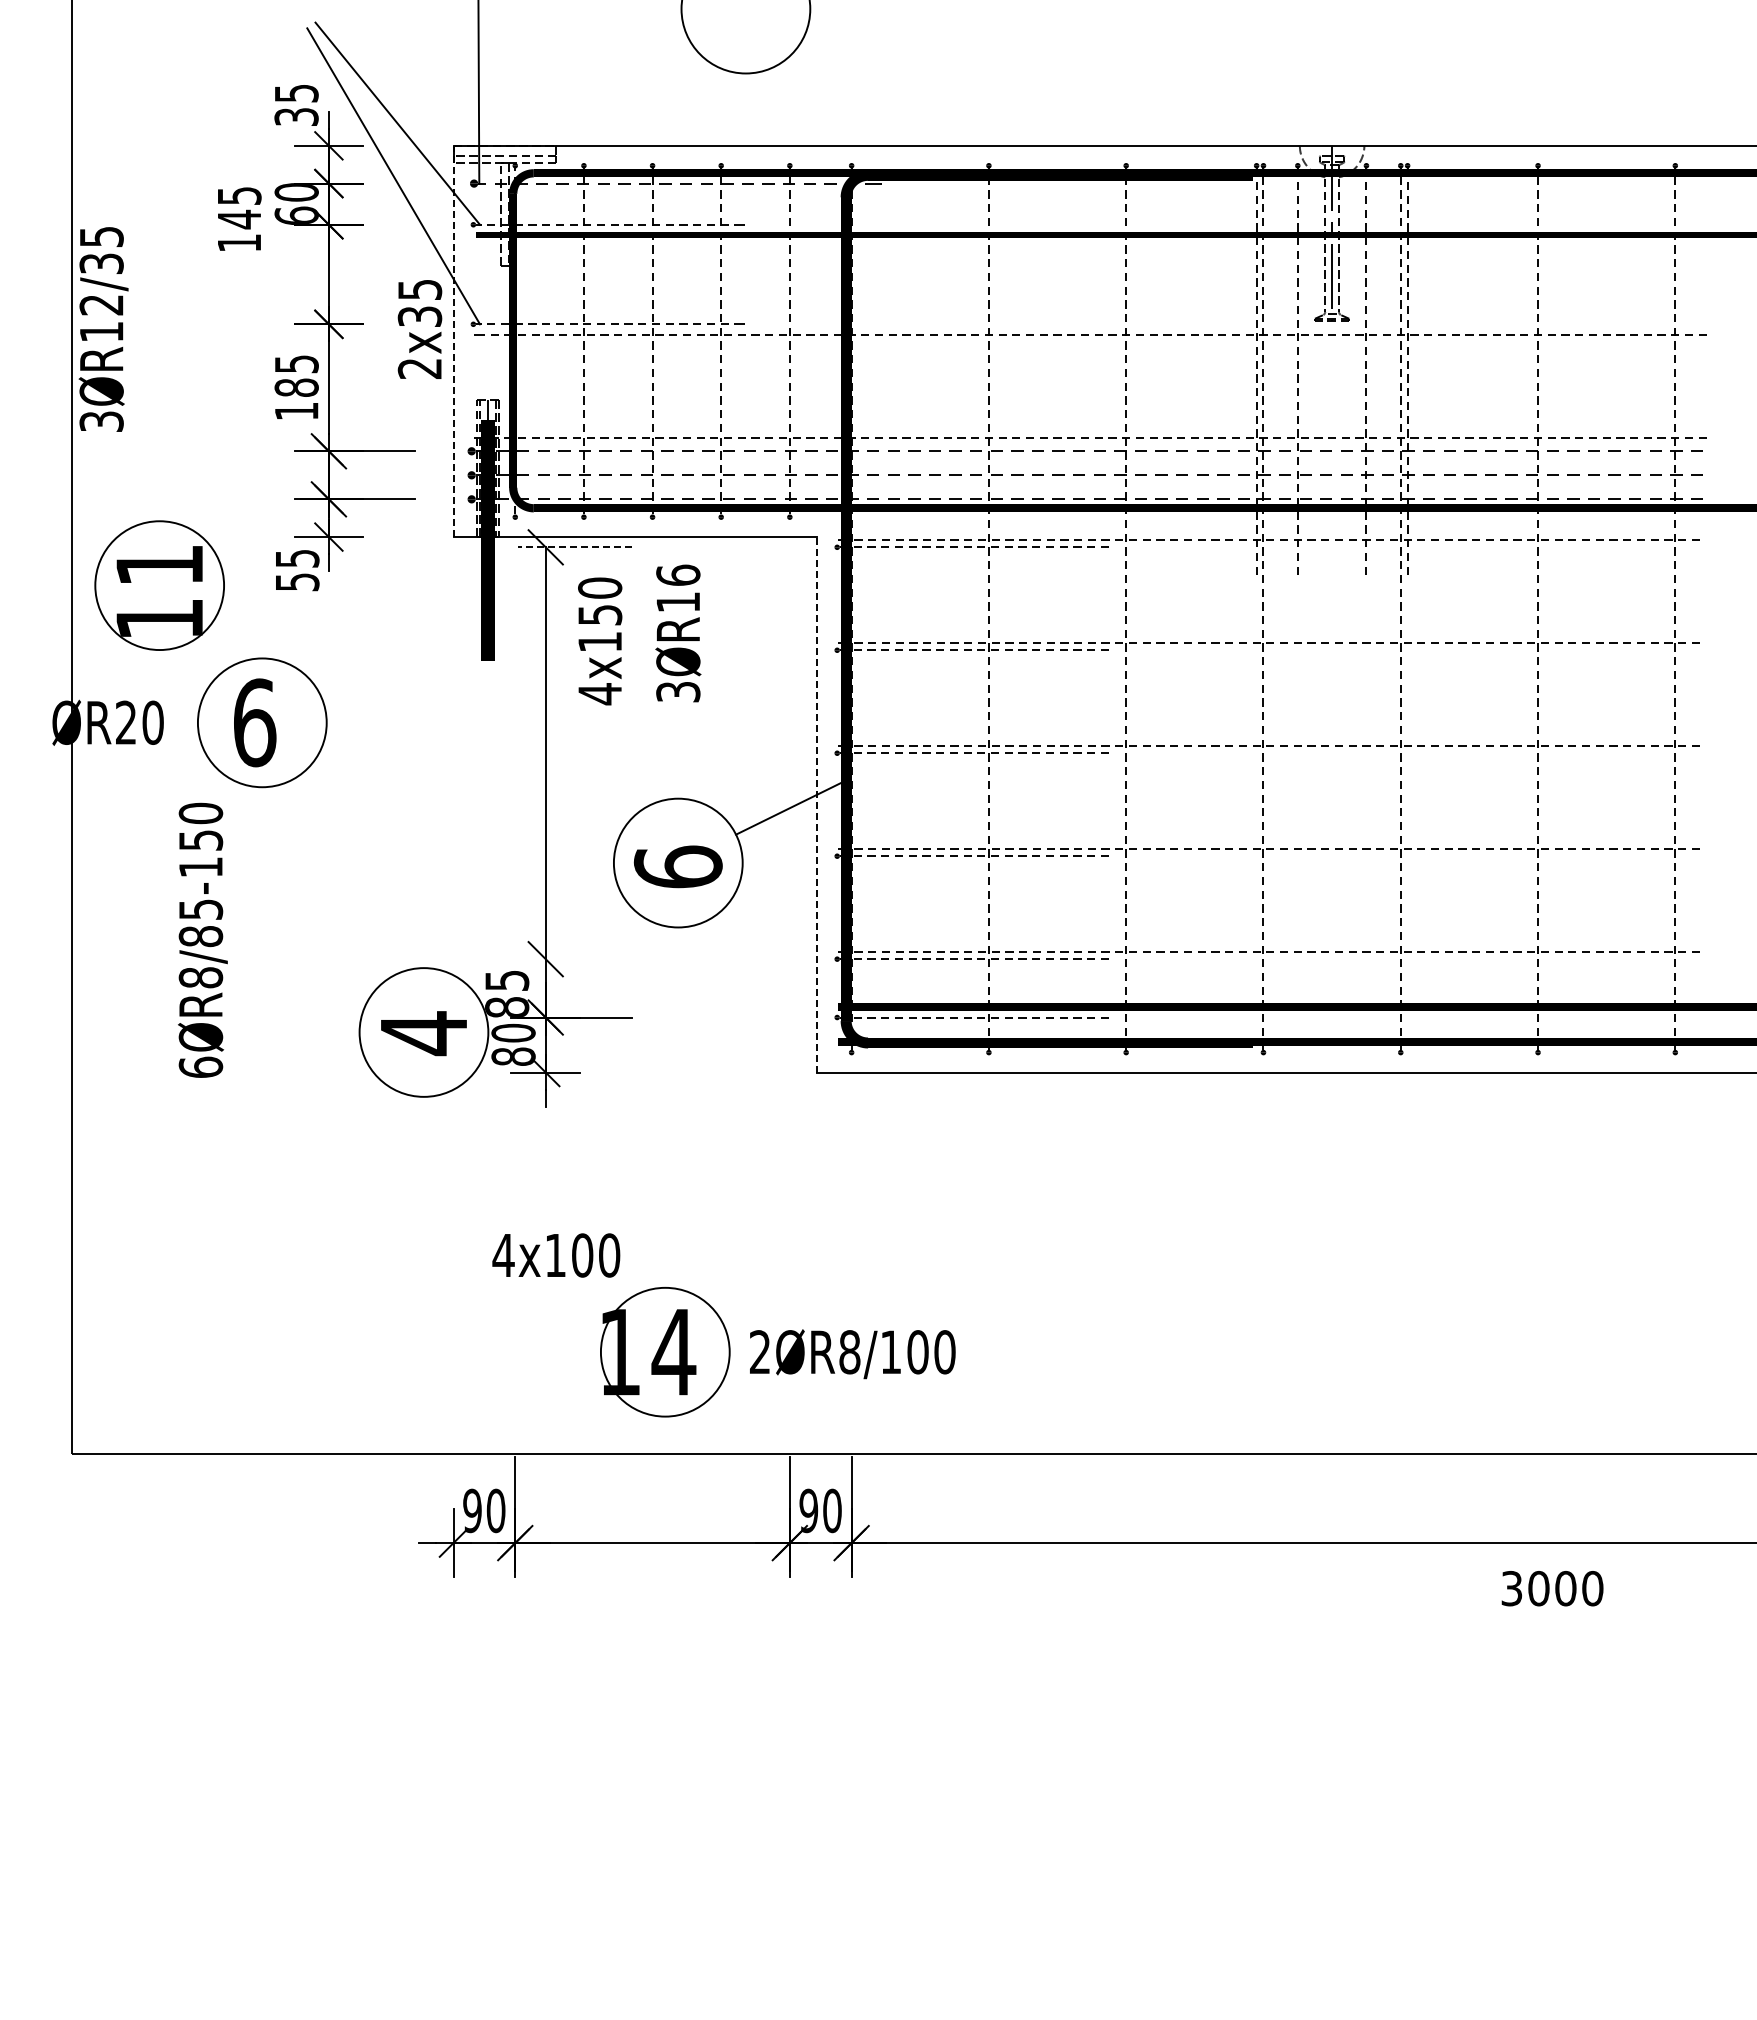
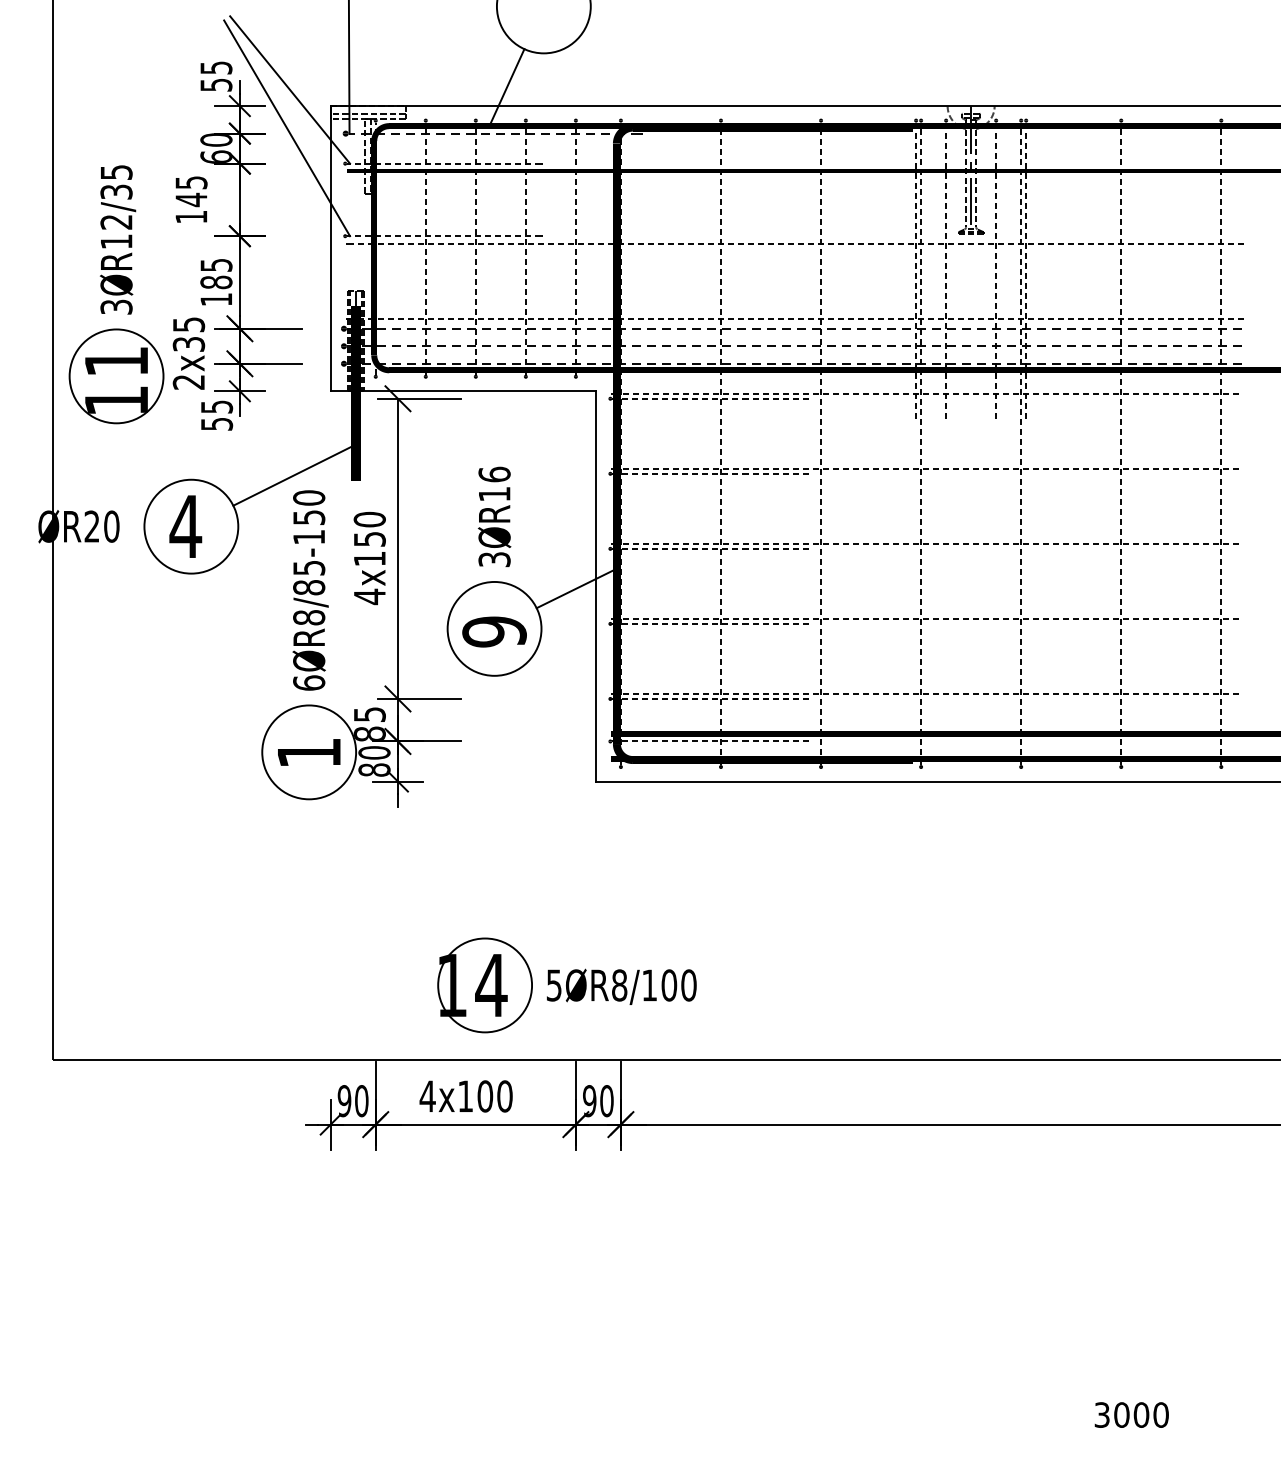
text: (295, 116) -> (215, 84), 35 -> 55
line: (695, 120) -> (507, 87), added
text: (239, 218) -> (191, 199), moved
text: (103, 329) -> (117, 239), moved
text: (419, 329) -> (188, 353), moved
line: (453, 341) -> (330, 248), dashed -> solid
line: (574, 547) -> (418, 398), dashed -> solid
part: (159, 585) -> (116, 376), moved
text: (678, 633) -> (494, 516), moved
text: (600, 641) -> (370, 558), moved
line: (403, 652) -> (294, 475), added
text: (254, 722) -> (185, 526), 6 -> 4
line: (817, 804) -> (596, 586), dashed -> solid
text: (677, 866) -> (493, 631), 6 -> 9
text: (202, 939) -> (310, 589), moved
line: (574, 959) -> (418, 699), added
text: (423, 1033) -> (308, 753), 4 -> 1
text: (556, 1255) -> (466, 1096), moved
text: (759, 1352) -> (553, 985), 2ØR8/100 -> 5ØR8/100
text: (1552, 1588) -> (1131, 1414), moved

